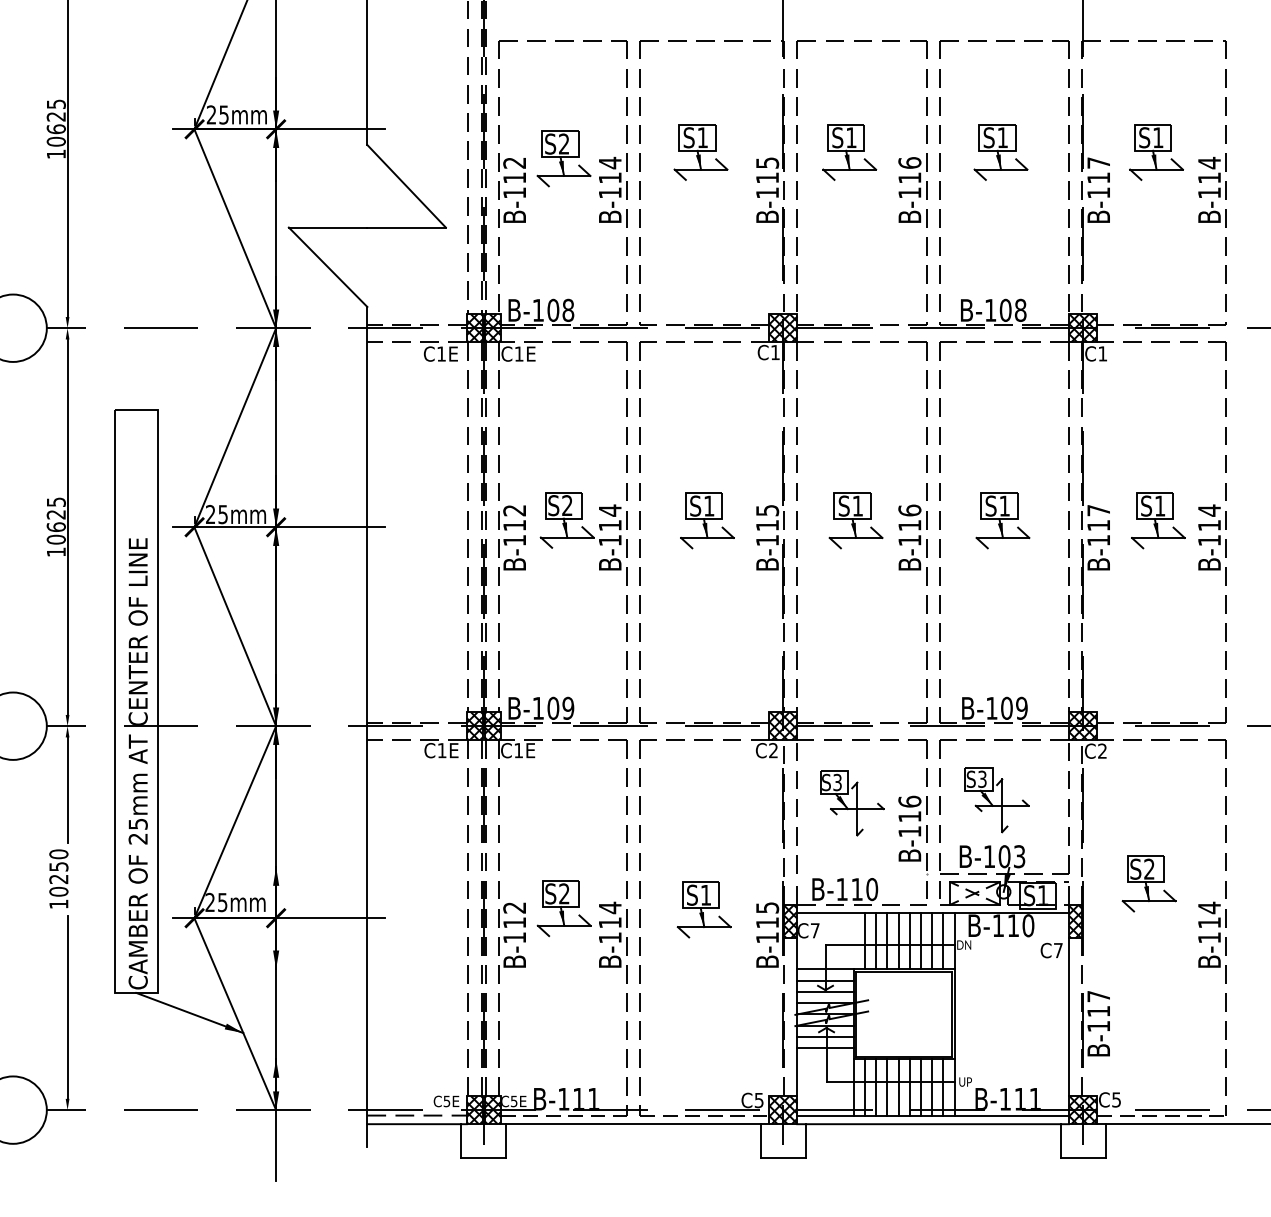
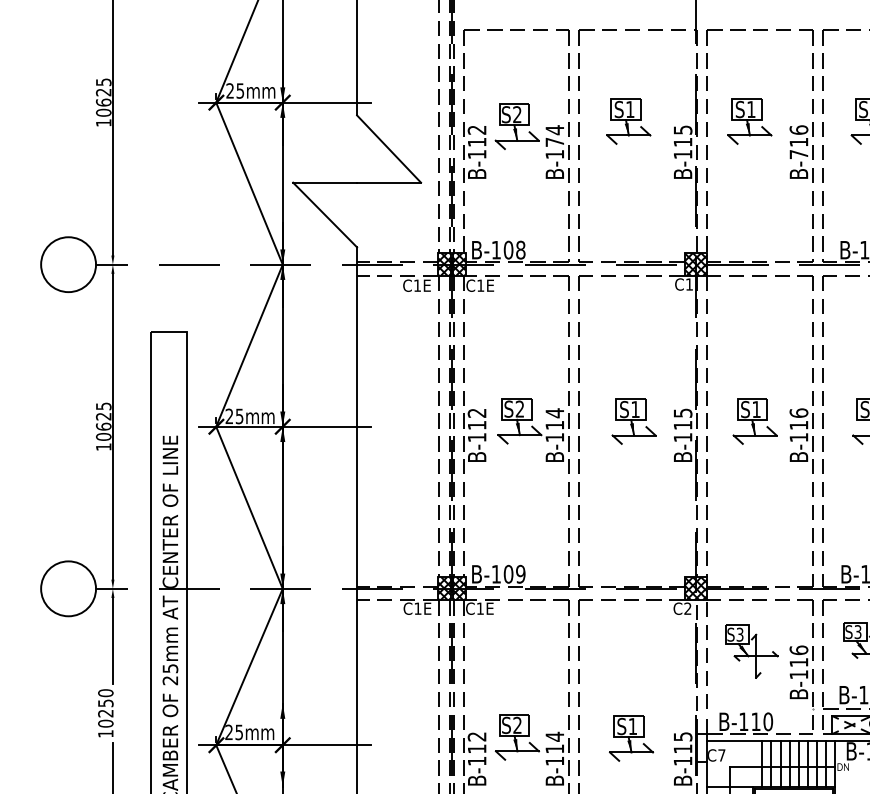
text: (610, 177) -> (555, 141), B-114 -> B-174
text: (909, 192) -> (798, 154), B-116 -> B-716
hatch: (790, 921) -> (701, 747), removed

